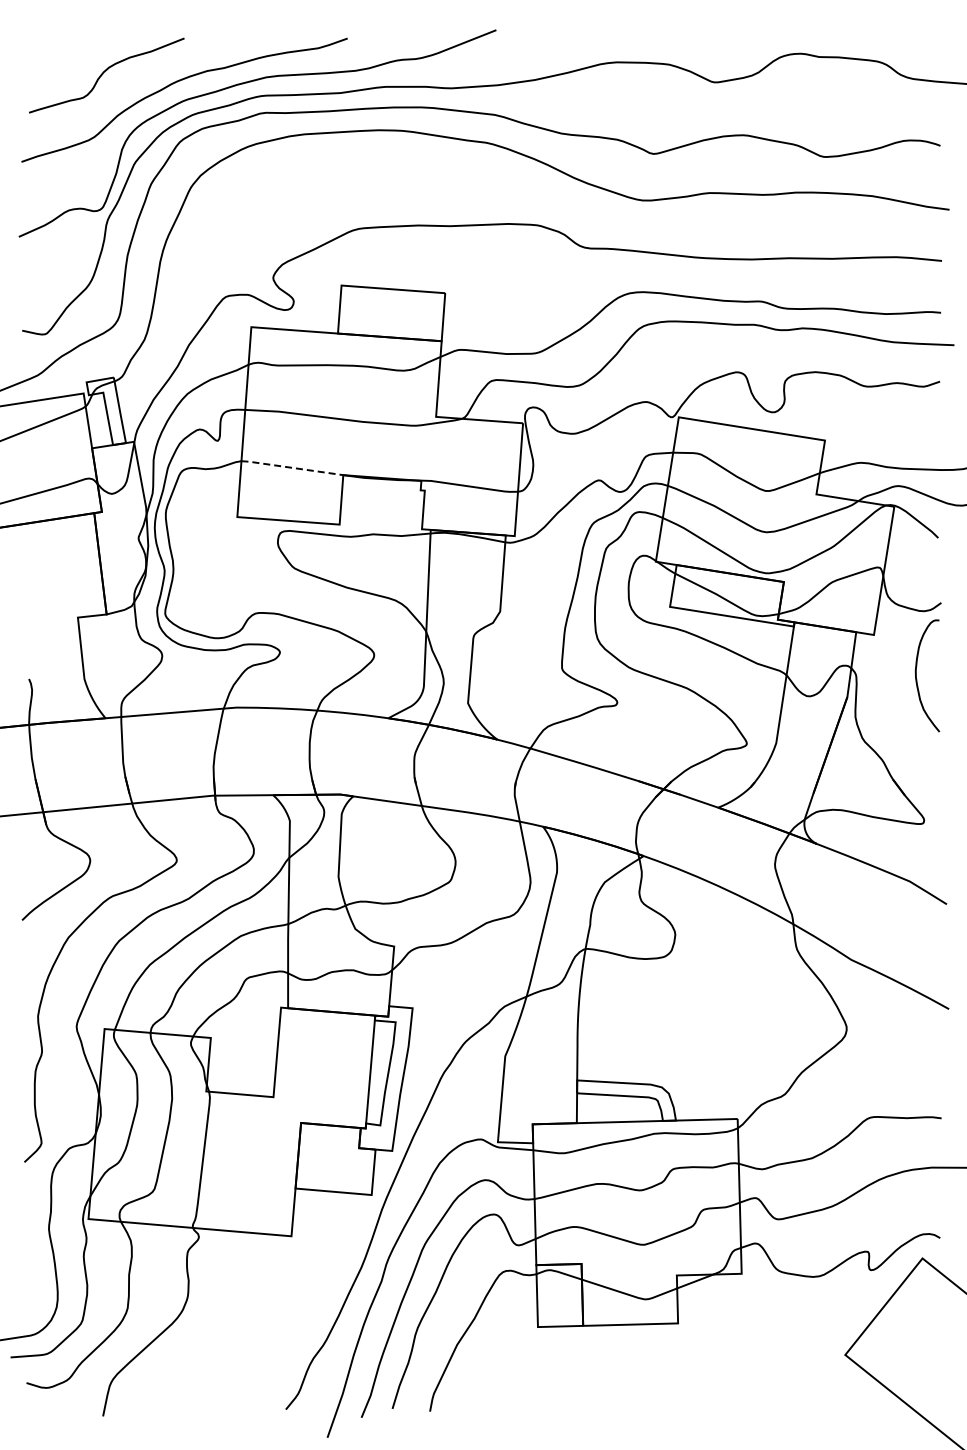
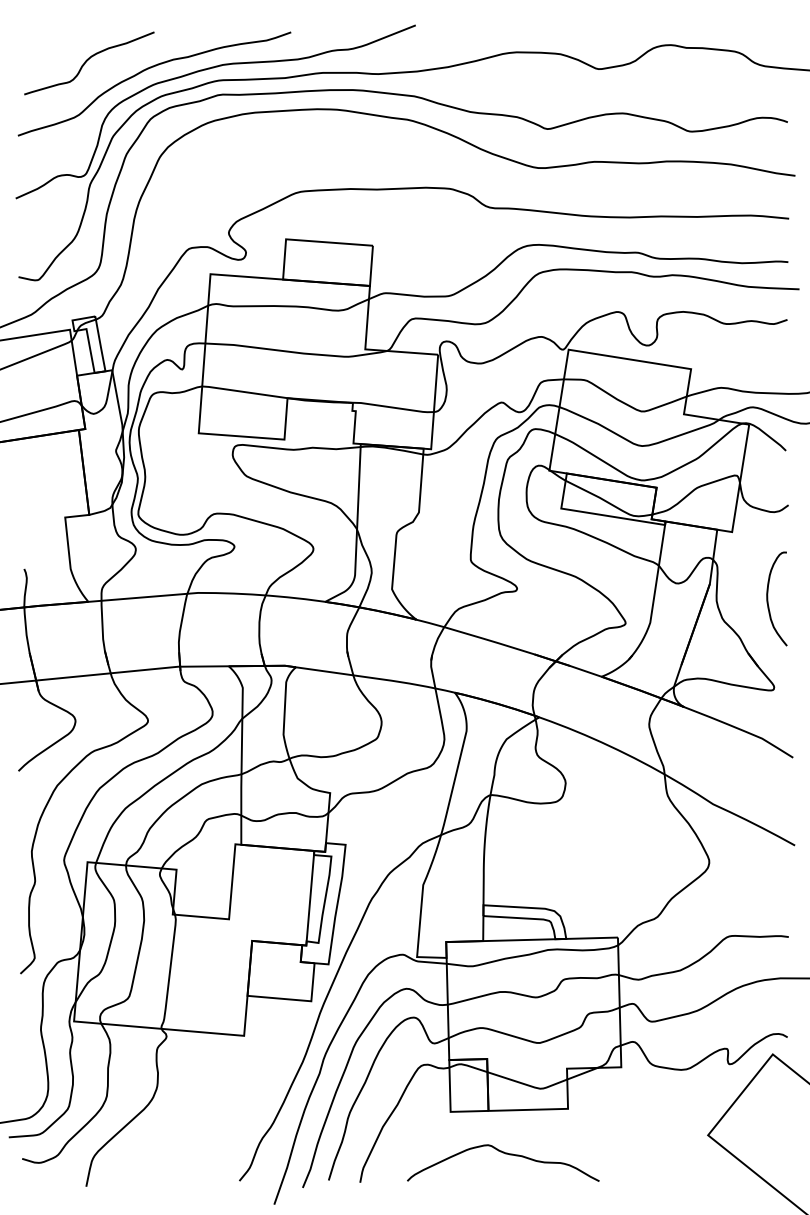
line: (291, 467) -> (244, 391), dashed -> solid
curve: (917, 679) -> (768, 602), moved
curve: (602, 1377) -> (504, 1154), added

